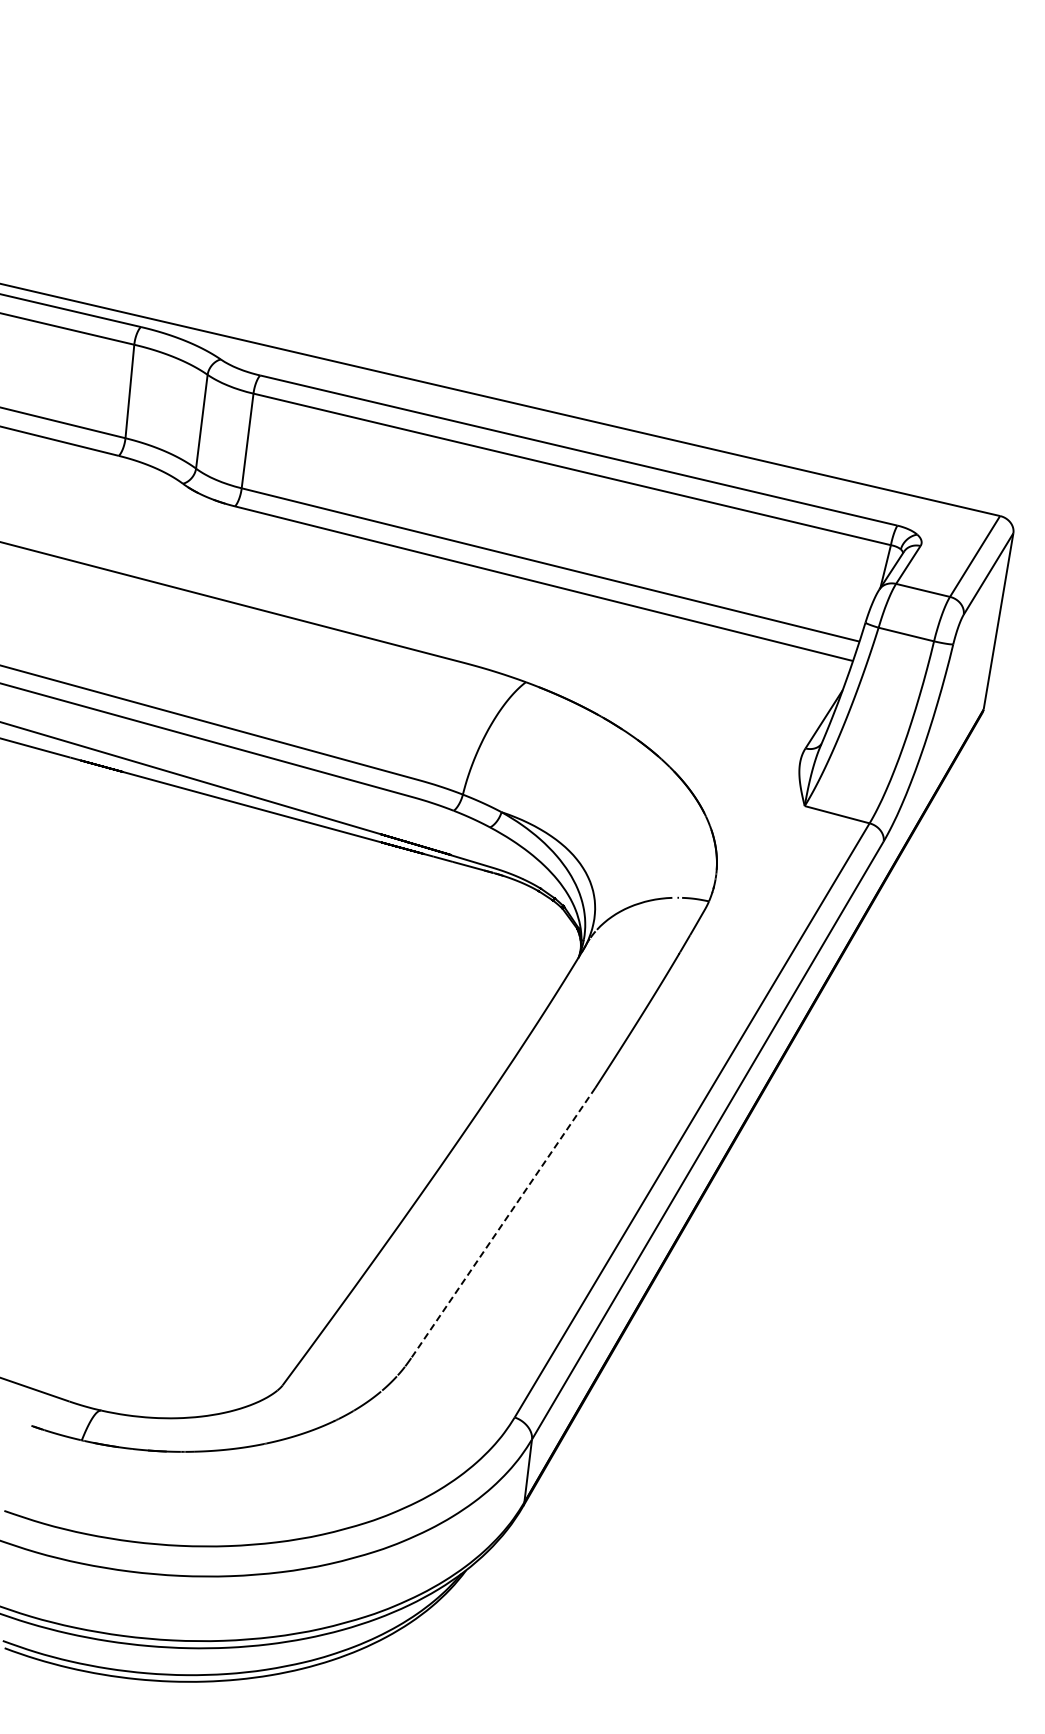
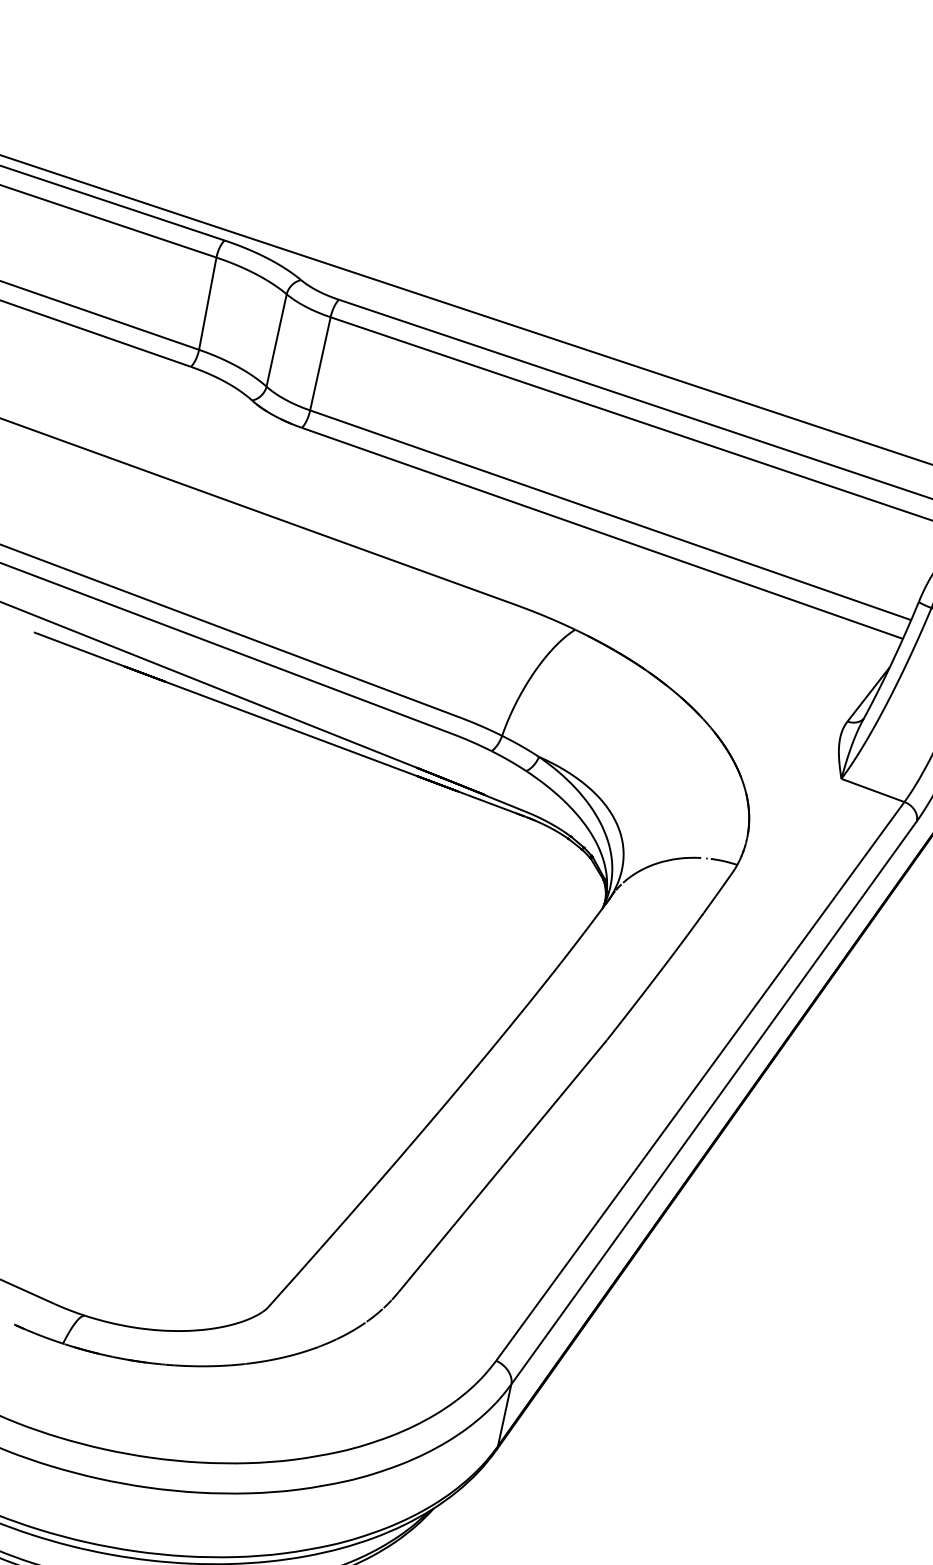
line: (503, 1223) -> (502, 1166), dashed -> solid

